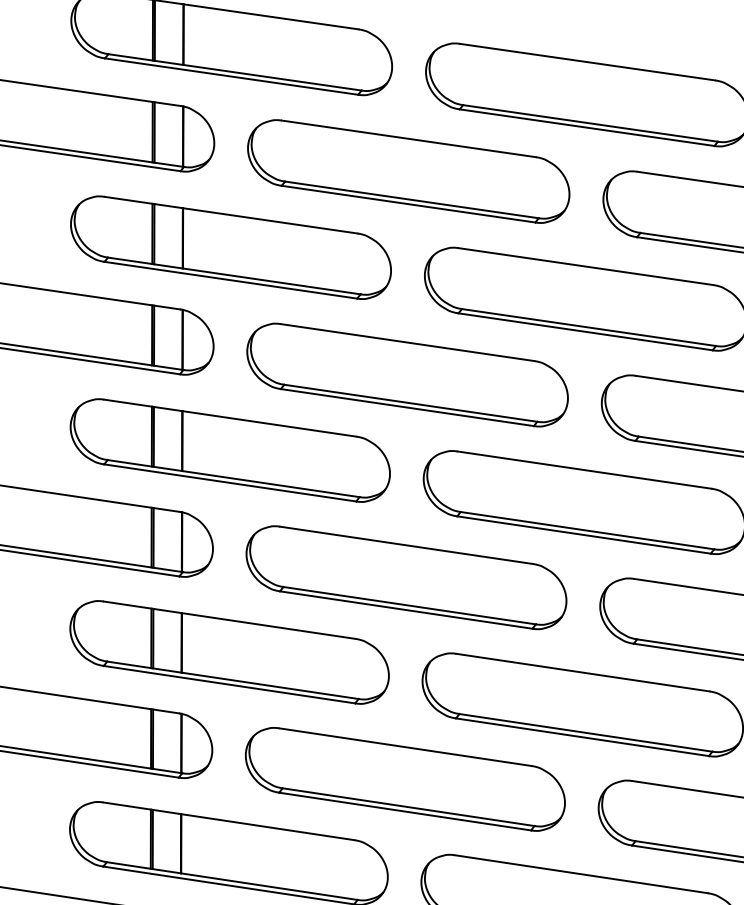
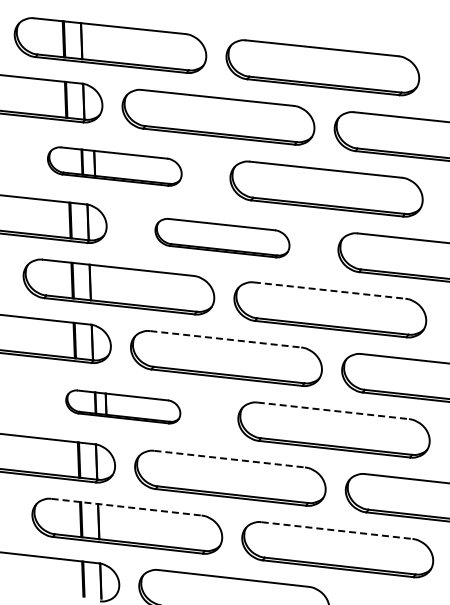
part: (230, 247) -> (114, 166), size x0.7
part: (407, 373) -> (222, 237), size x0.7
line: (585, 470) -> (330, 290), solid -> dashed
line: (406, 545) -> (225, 339), solid -> dashed
part: (230, 651) -> (123, 406), size x0.6
line: (583, 672) -> (333, 410), solid -> dashed
line: (405, 747) -> (229, 459), solid -> dashed
line: (230, 821) -> (127, 507), solid -> dashed
line: (582, 874) -> (337, 530), solid -> dashed

